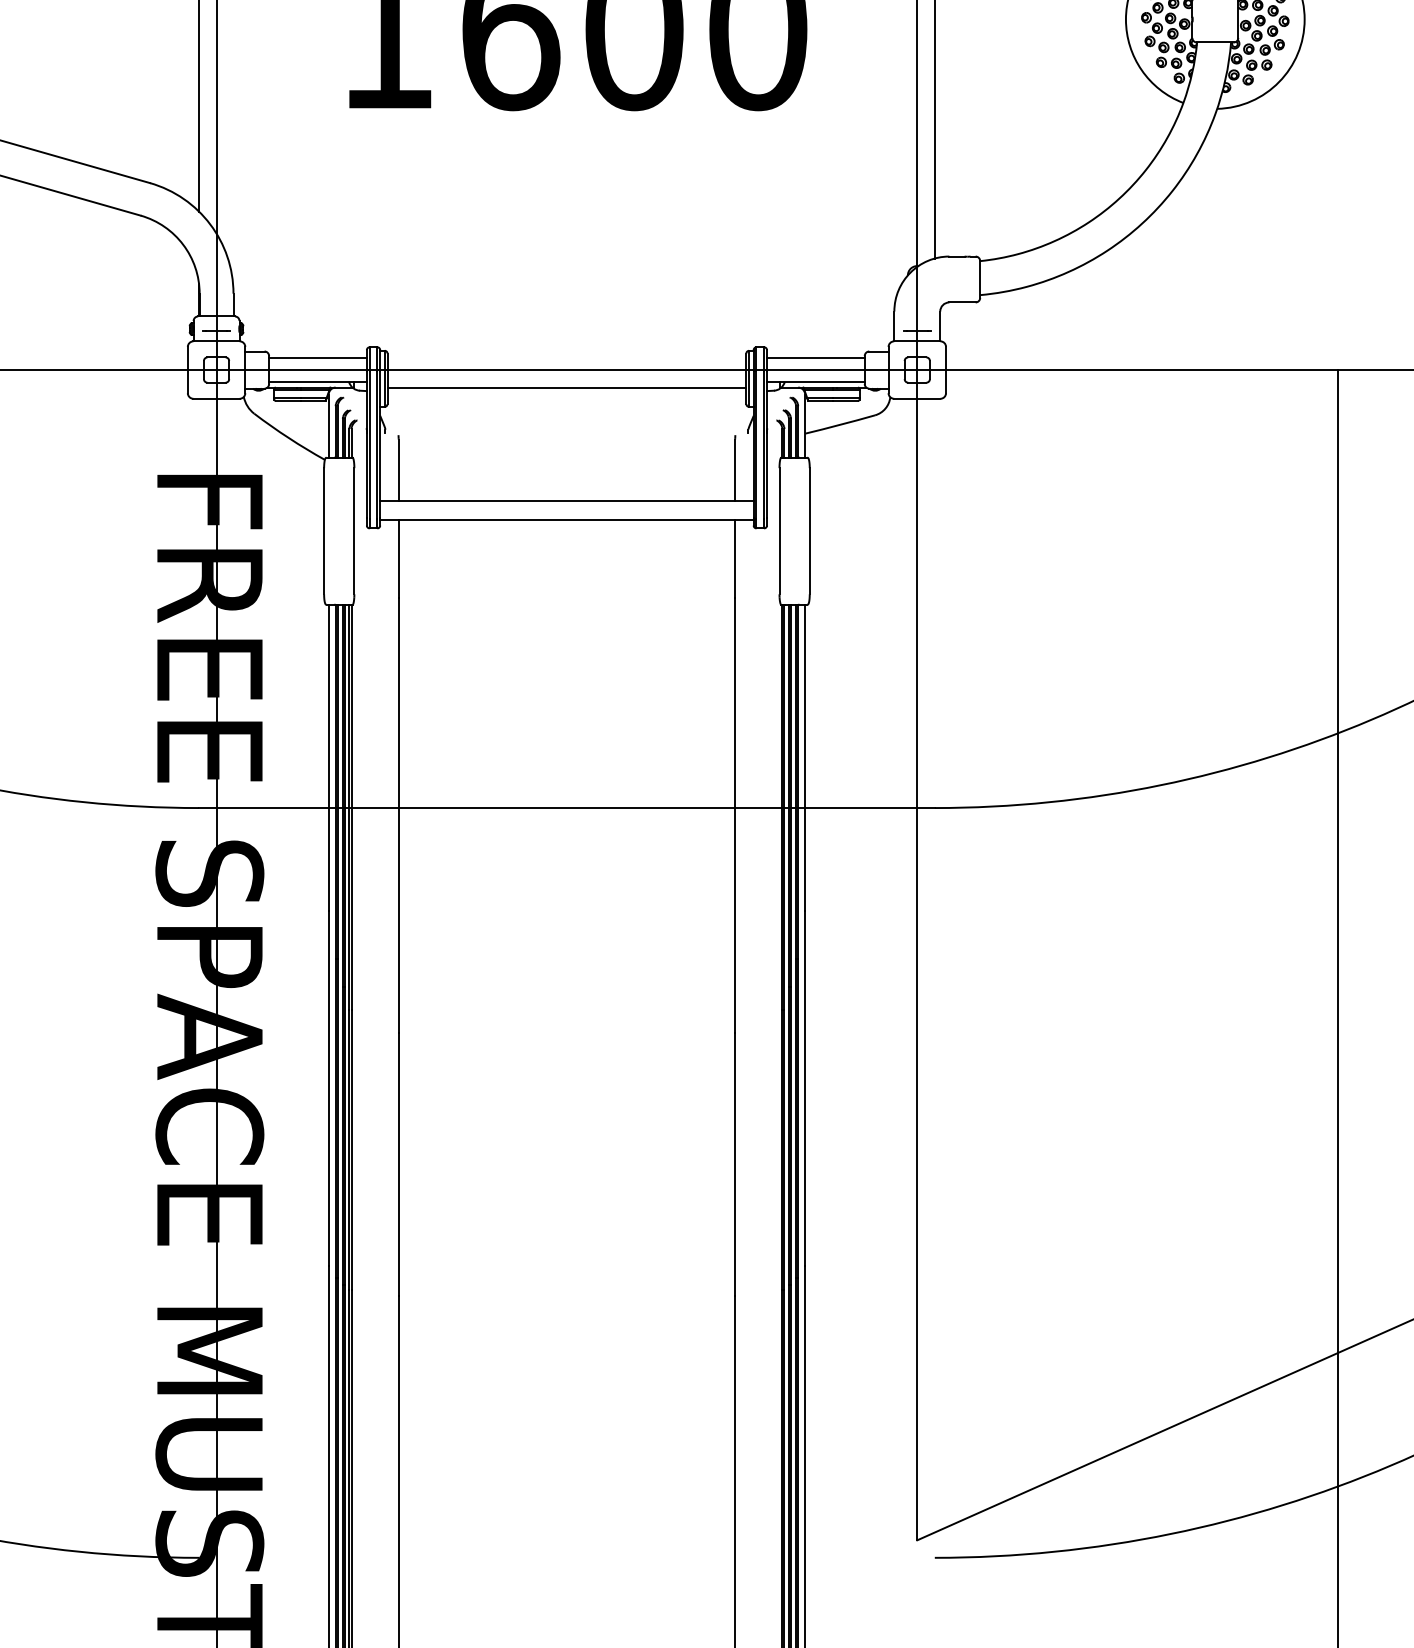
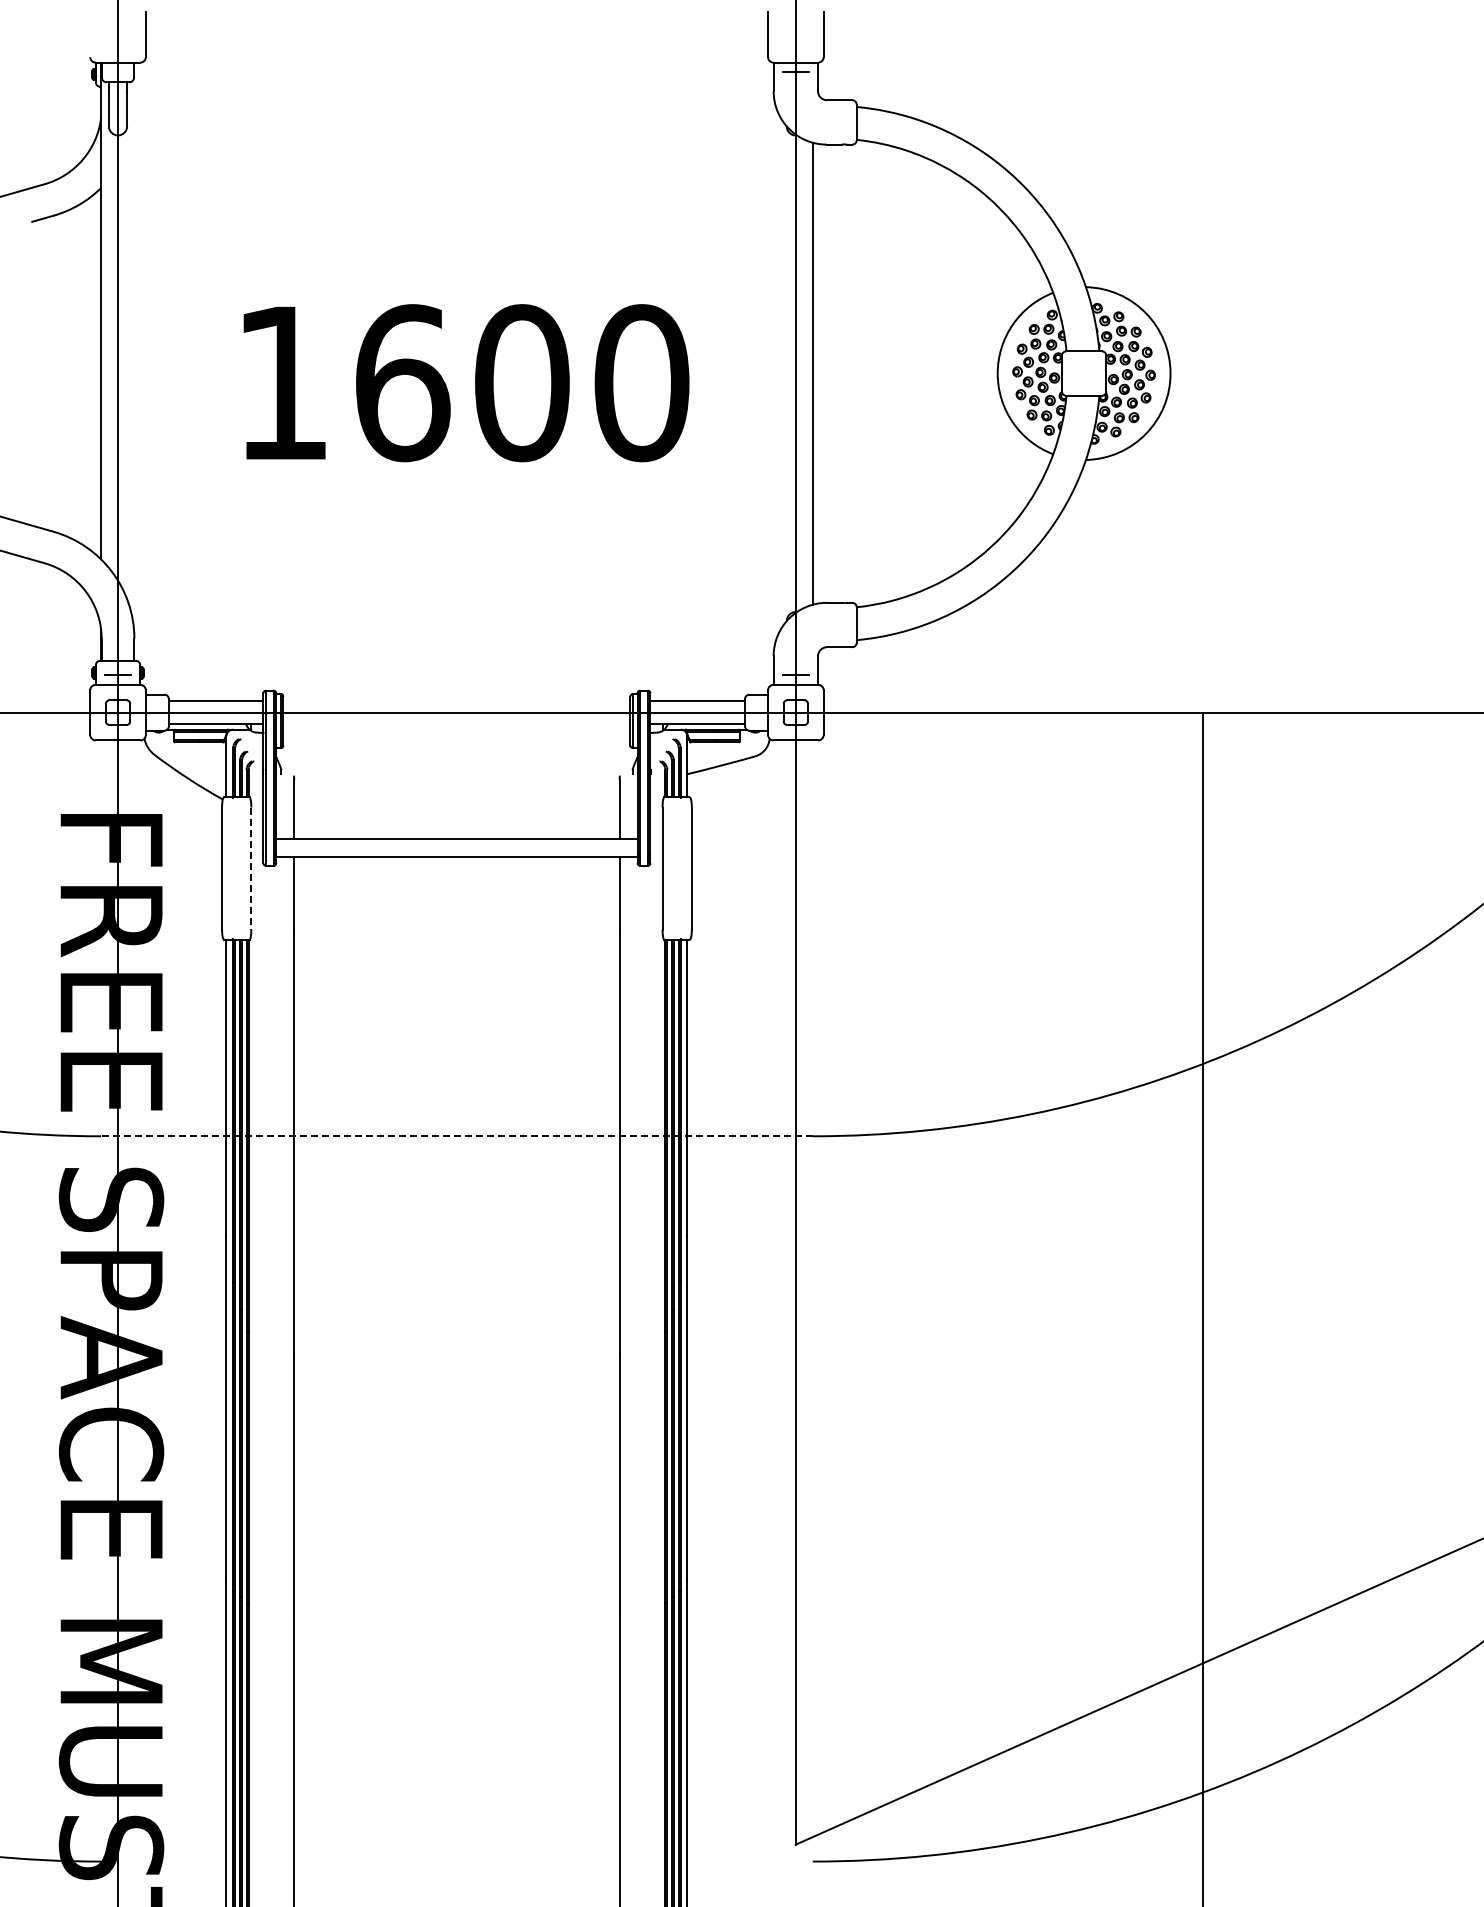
line: (566, 387) -> (456, 729), removed
line: (354, 532) -> (251, 869), solid -> dashed
line: (566, 808) -> (456, 1136), solid -> dashed

